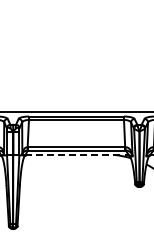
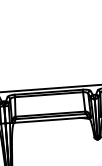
line: (77, 155) -> (51, 120), dashed -> solid

